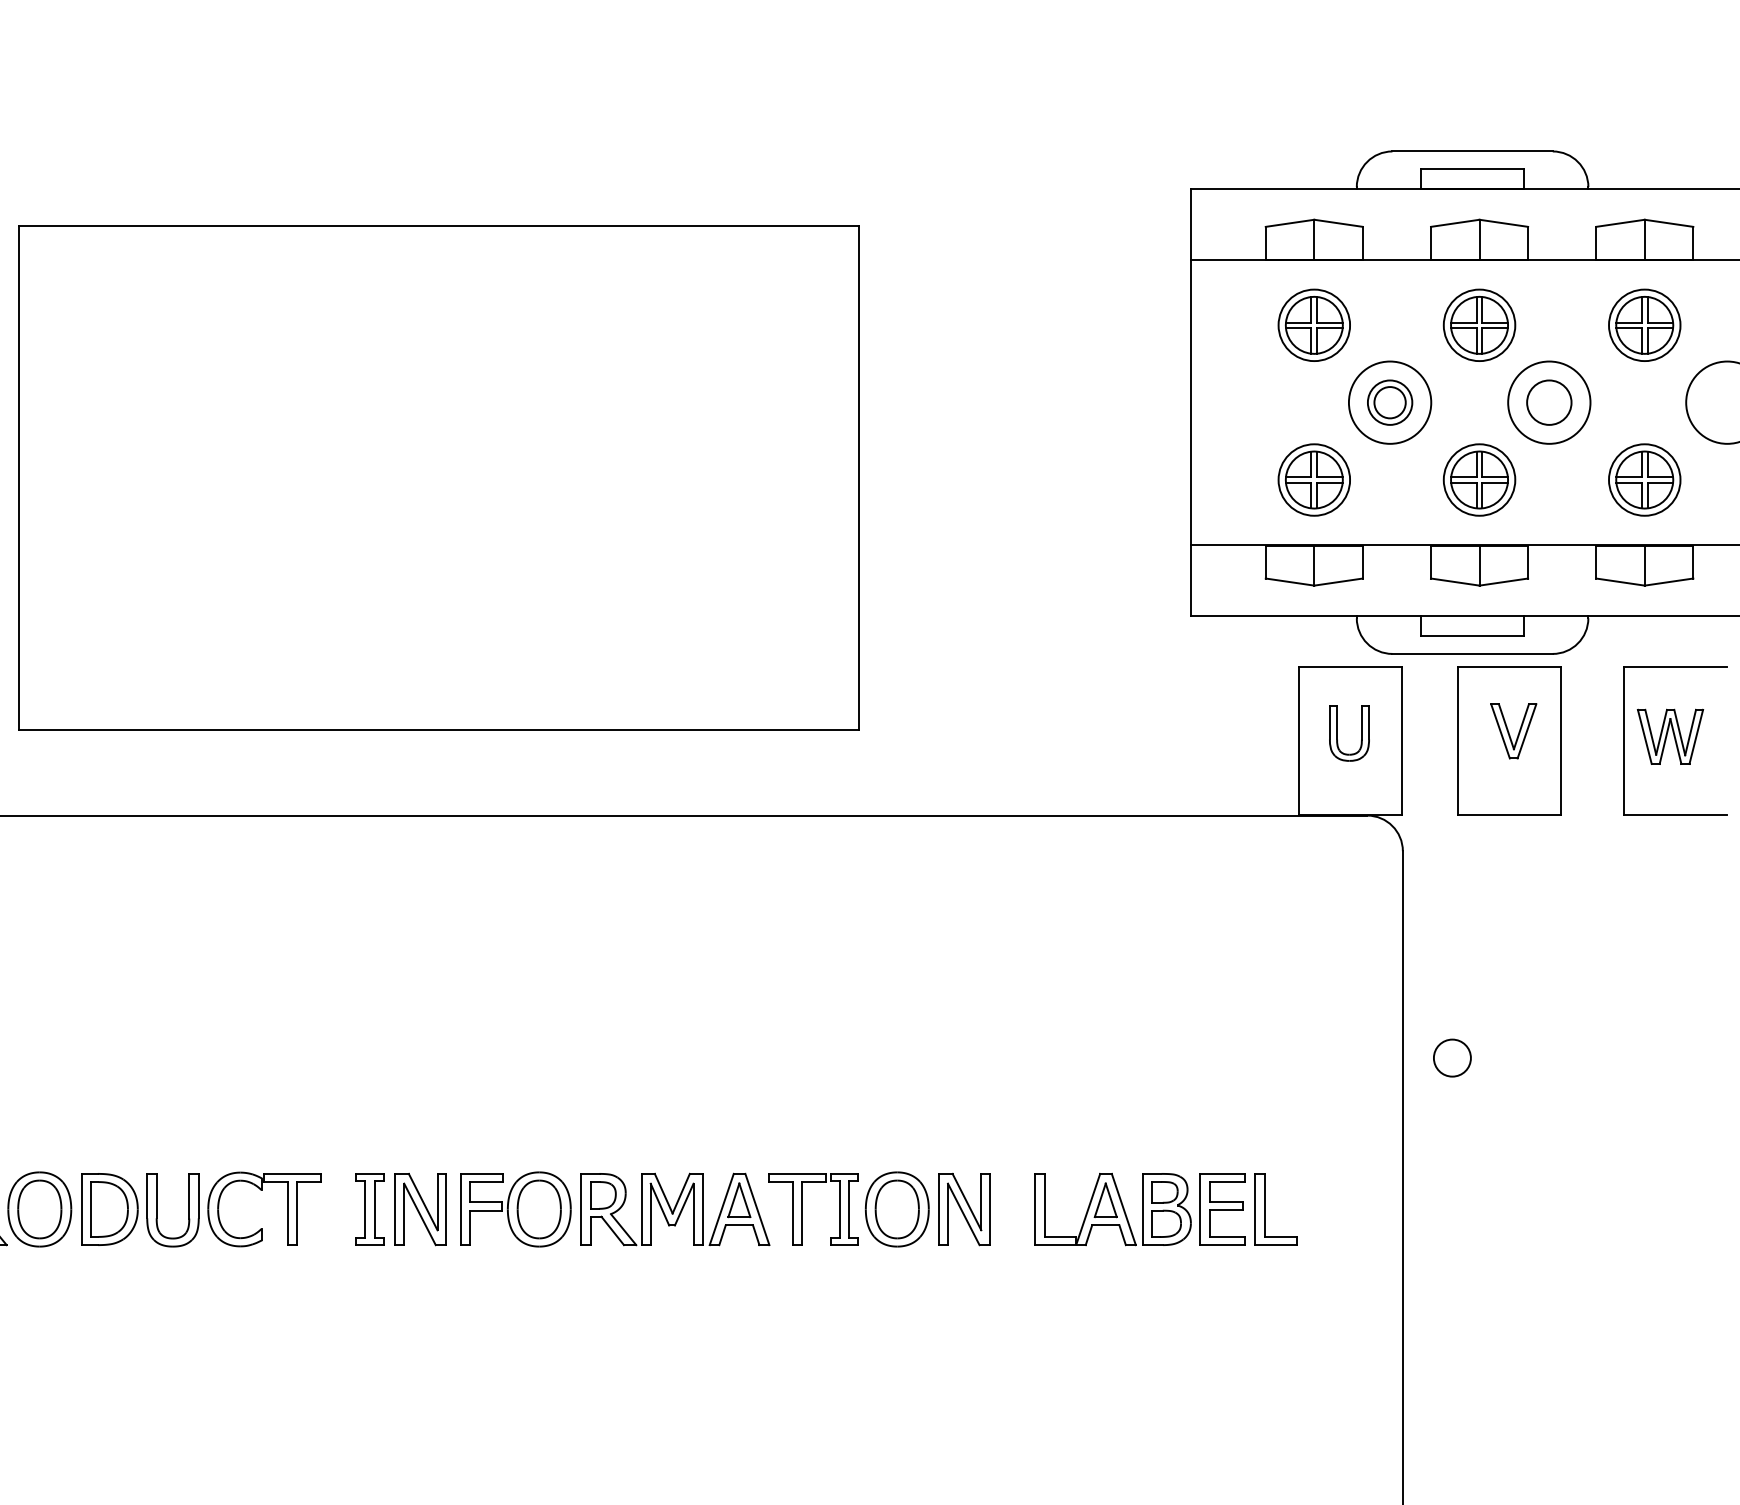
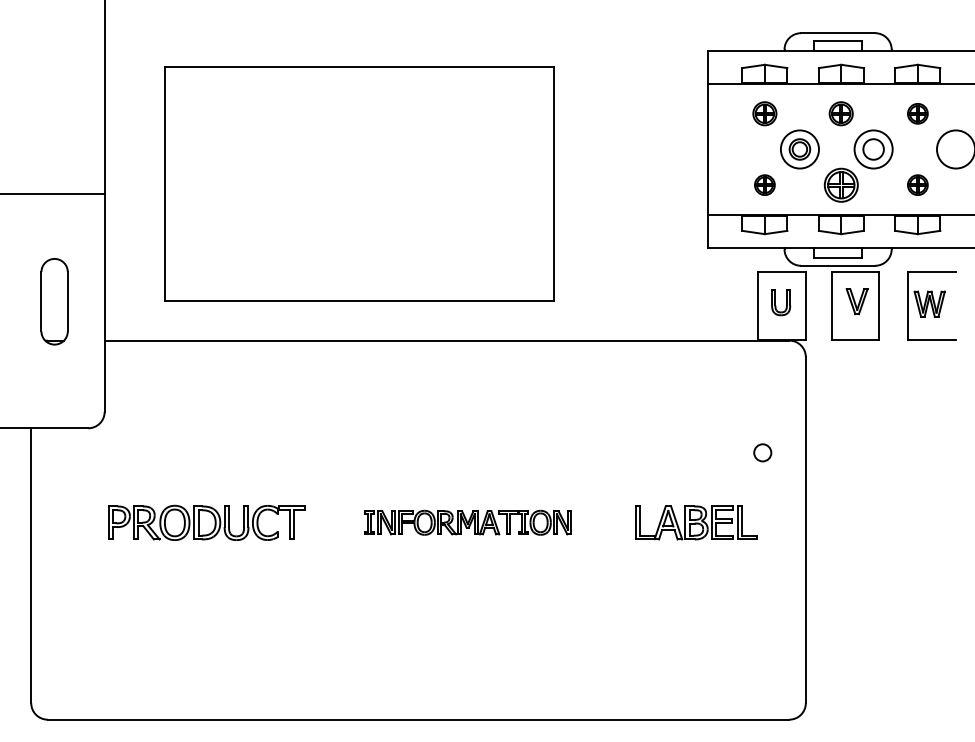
part: (1313, 324) -> (764, 113), size x0.7
part: (1477, 324) -> (840, 113), size x0.7
part: (1644, 324) -> (917, 113), size x0.6
part: (1313, 478) -> (764, 184), size x0.6
part: (1644, 478) -> (917, 184), size x0.6
circle: (1451, 1057) -> (762, 452), moved
part: (671, 1208) -> (467, 522), size x0.7

